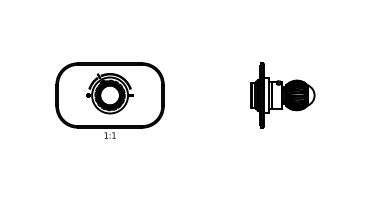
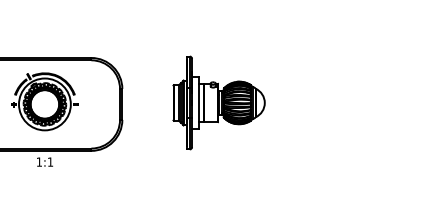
part: (282, 95) -> (218, 103), moved

